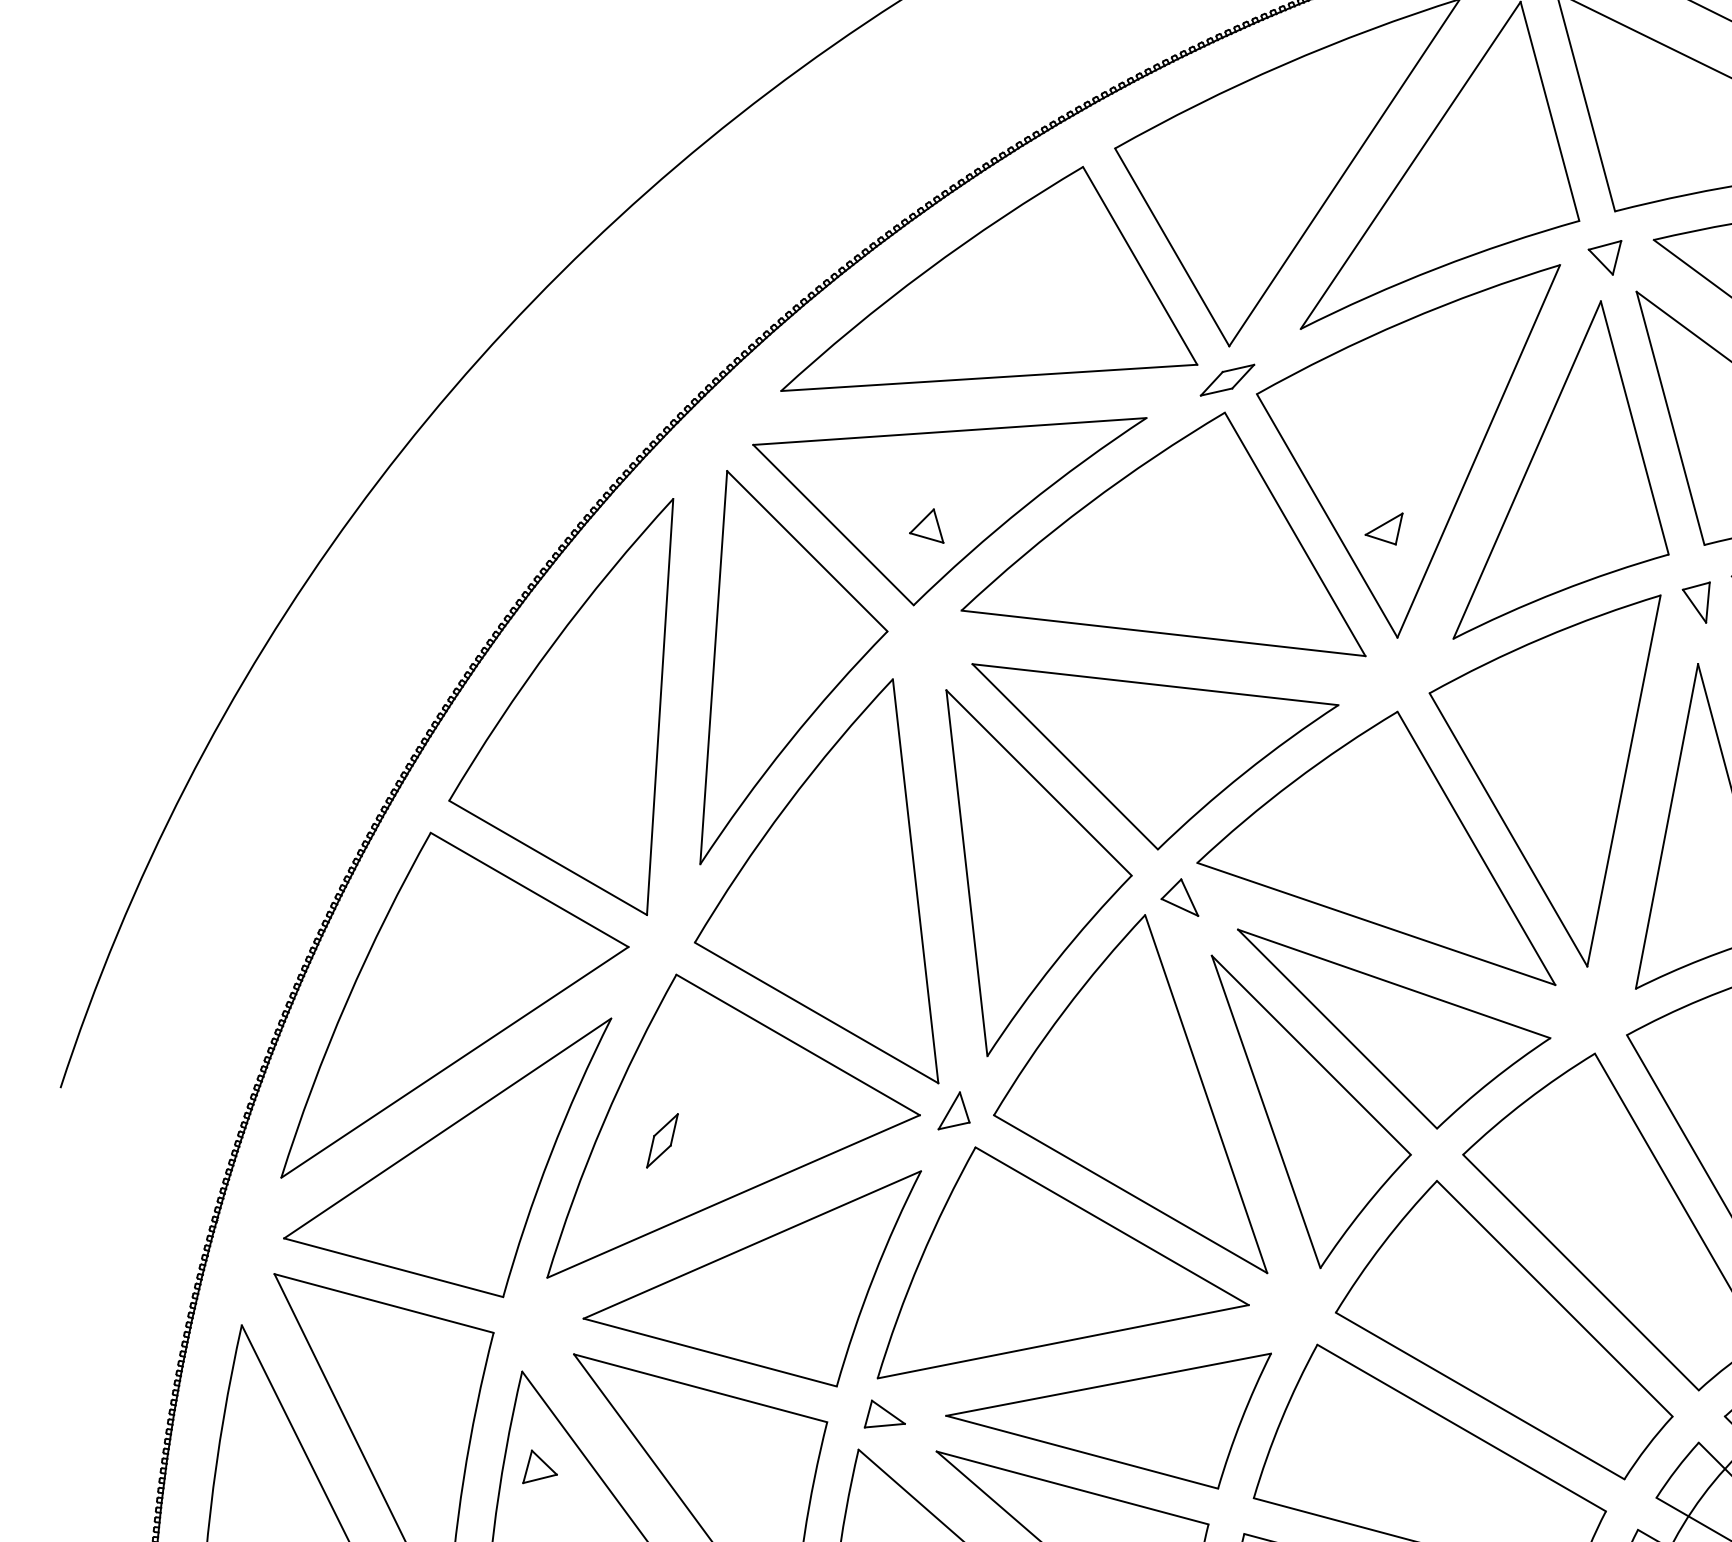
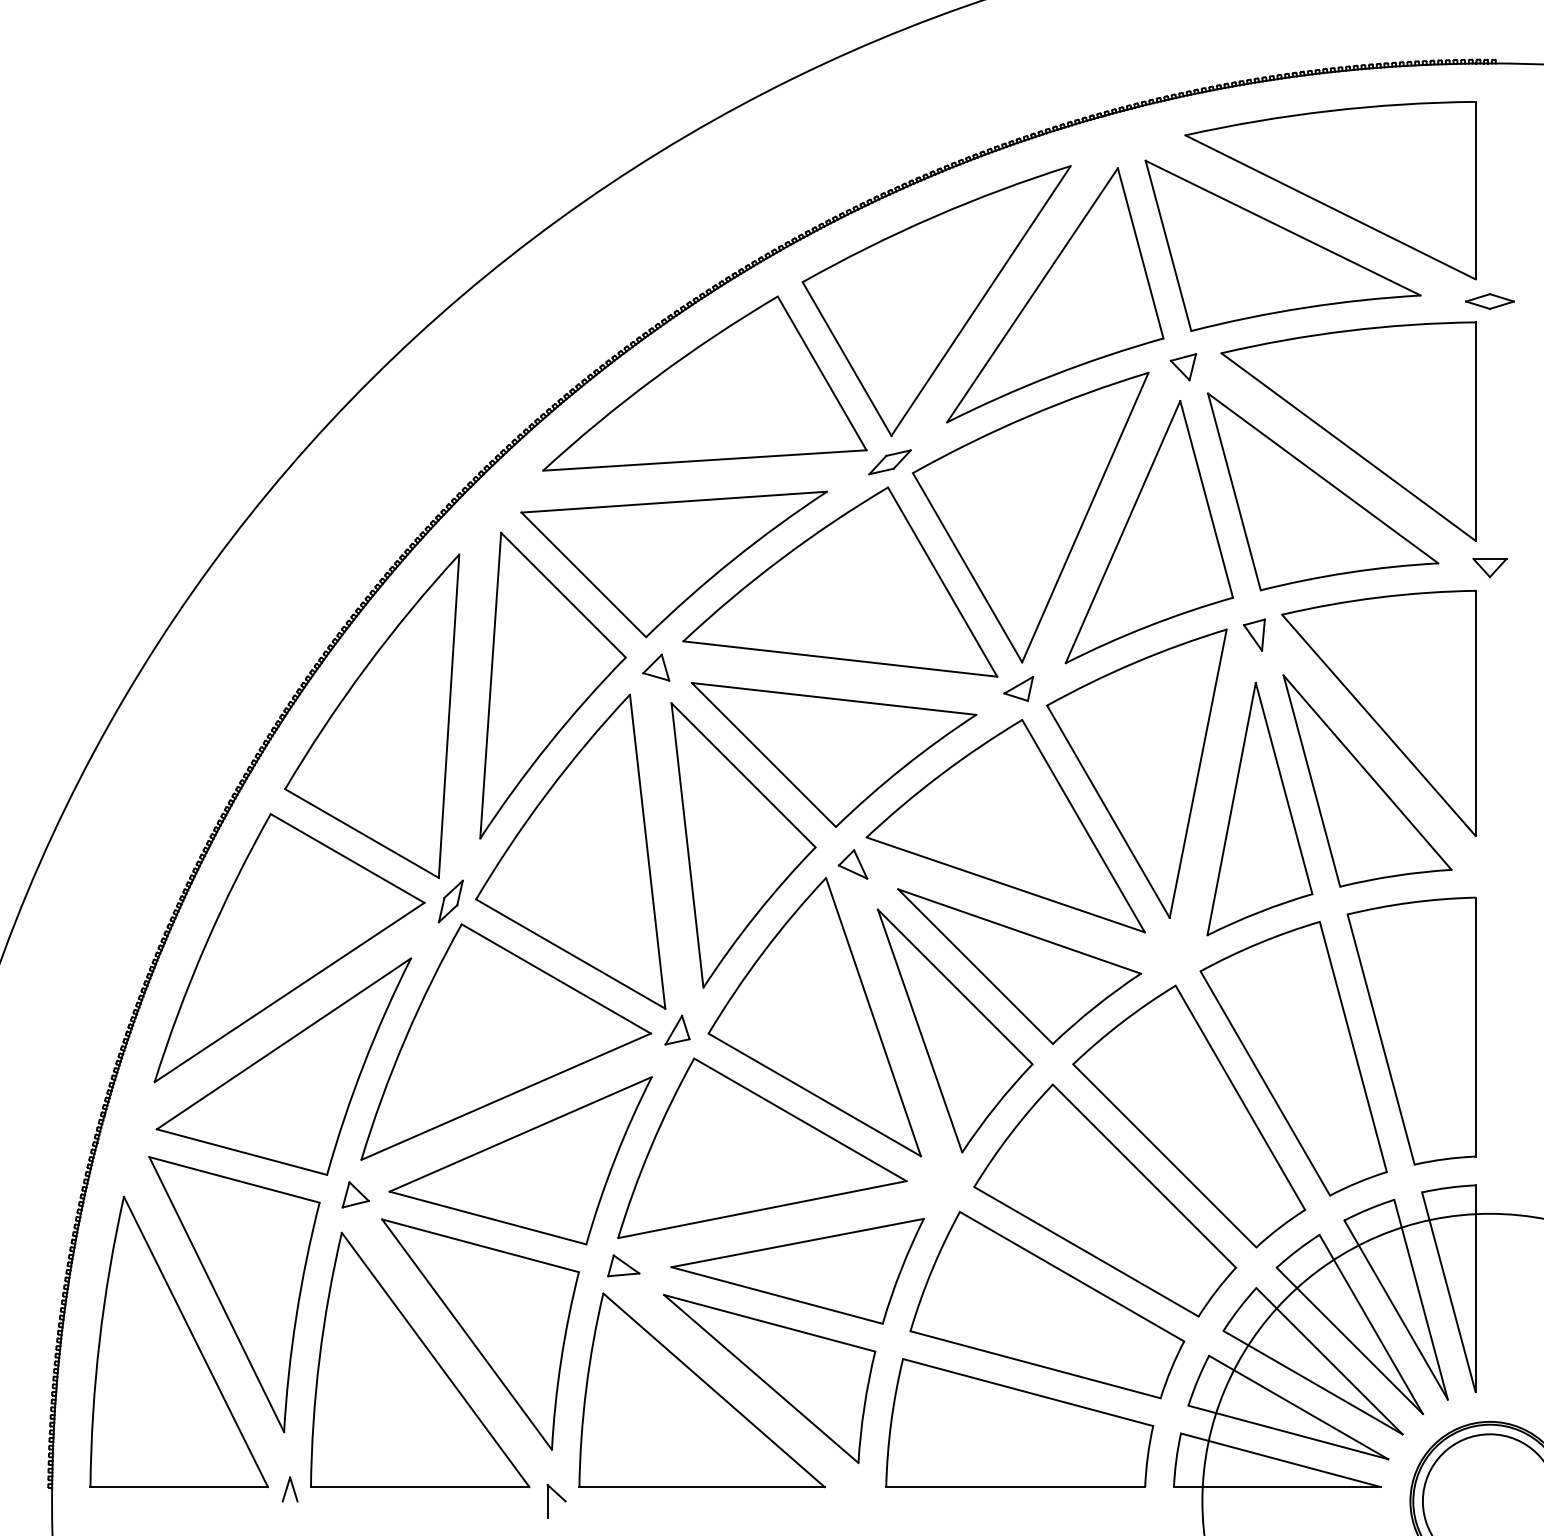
part: (927, 525) -> (656, 667), moved
part: (1383, 528) -> (1018, 688), moved
part: (661, 1140) -> (450, 901), moved
part: (539, 1466) -> (355, 1194), moved

